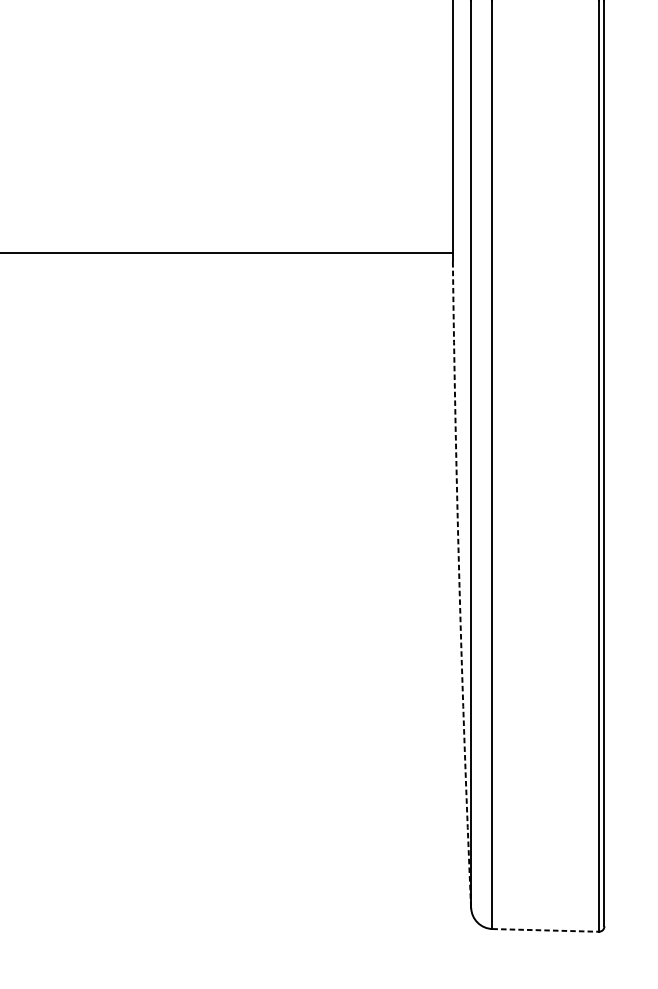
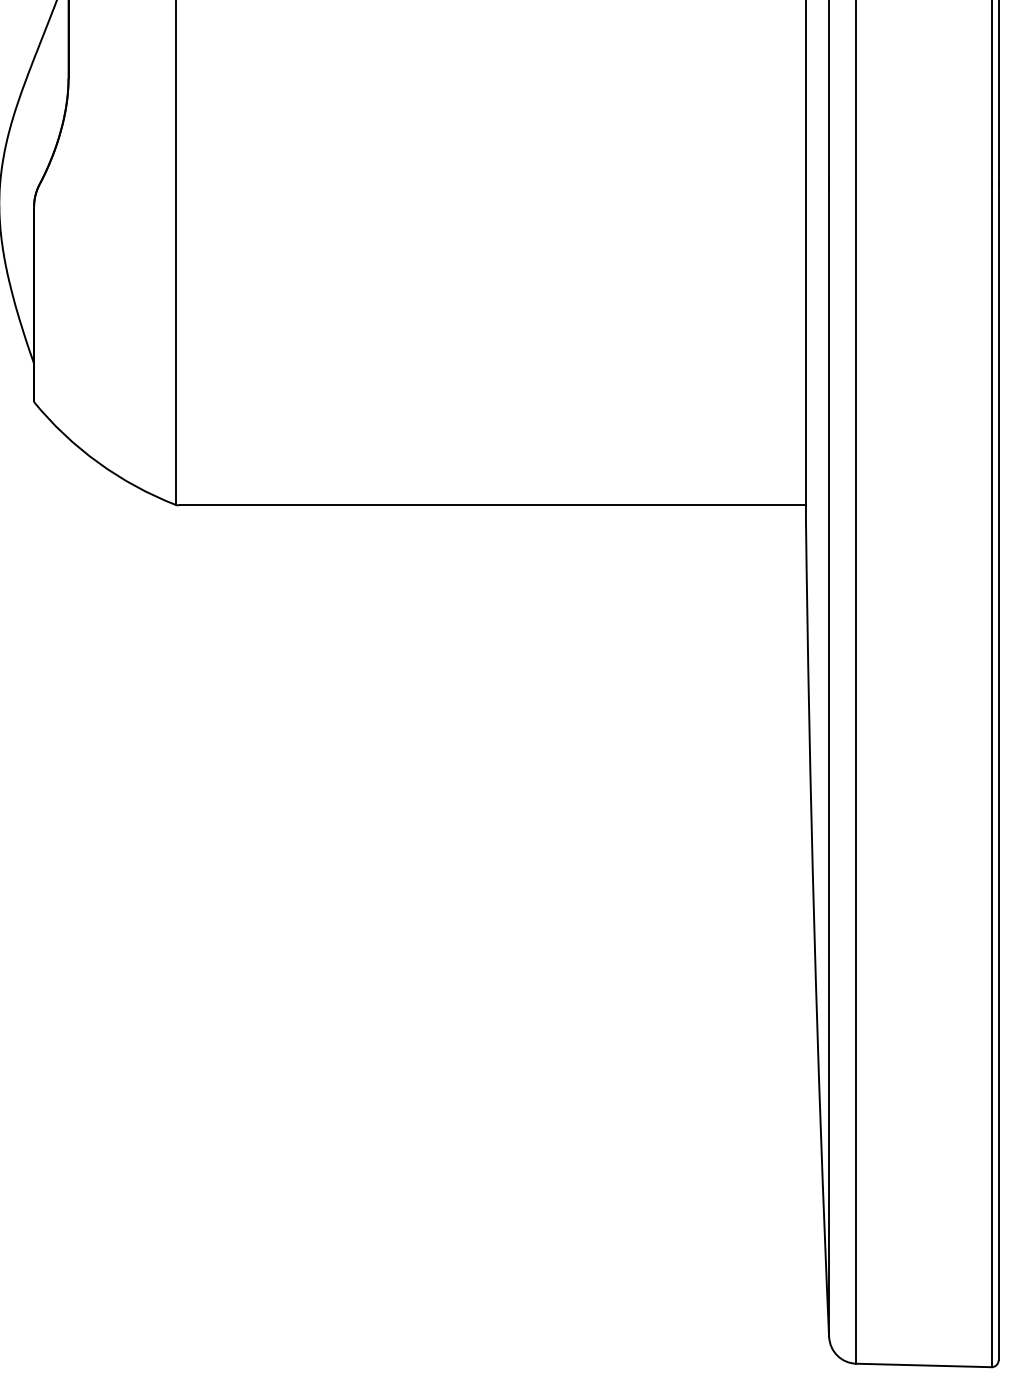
arc: (459, 585) -> (814, 926), dashed -> solid
line: (545, 930) -> (923, 1365), dashed -> solid

